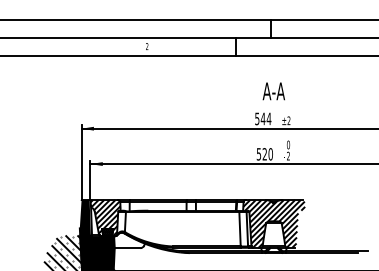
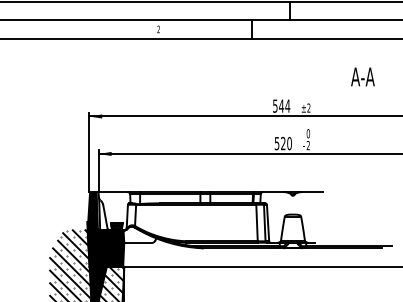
text: (273, 90) -> (362, 76), moved
hatch: (105, 218) -> (114, 211), removed
hatch: (274, 224) -> (293, 217), removed

